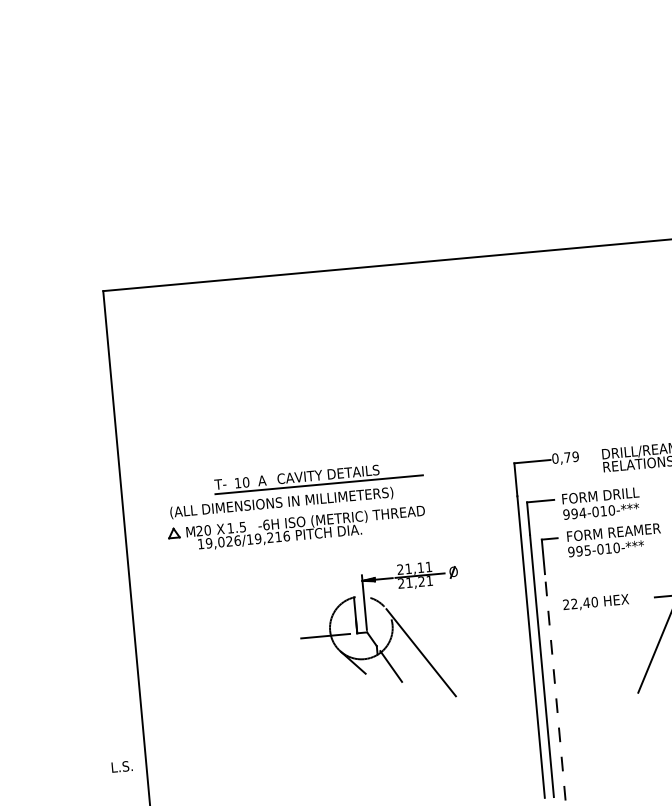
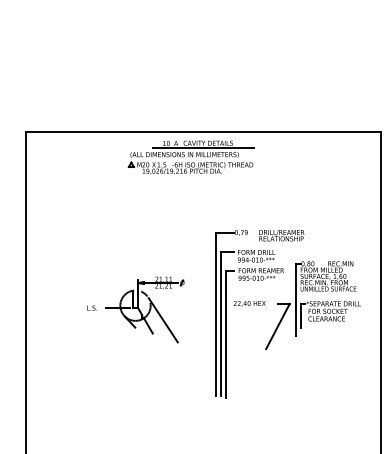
part: (294, 507) -> (190, 157), moved
line: (555, 686) -> (226, 342), dashed -> solid
text: (122, 765) -> (92, 307), moved

